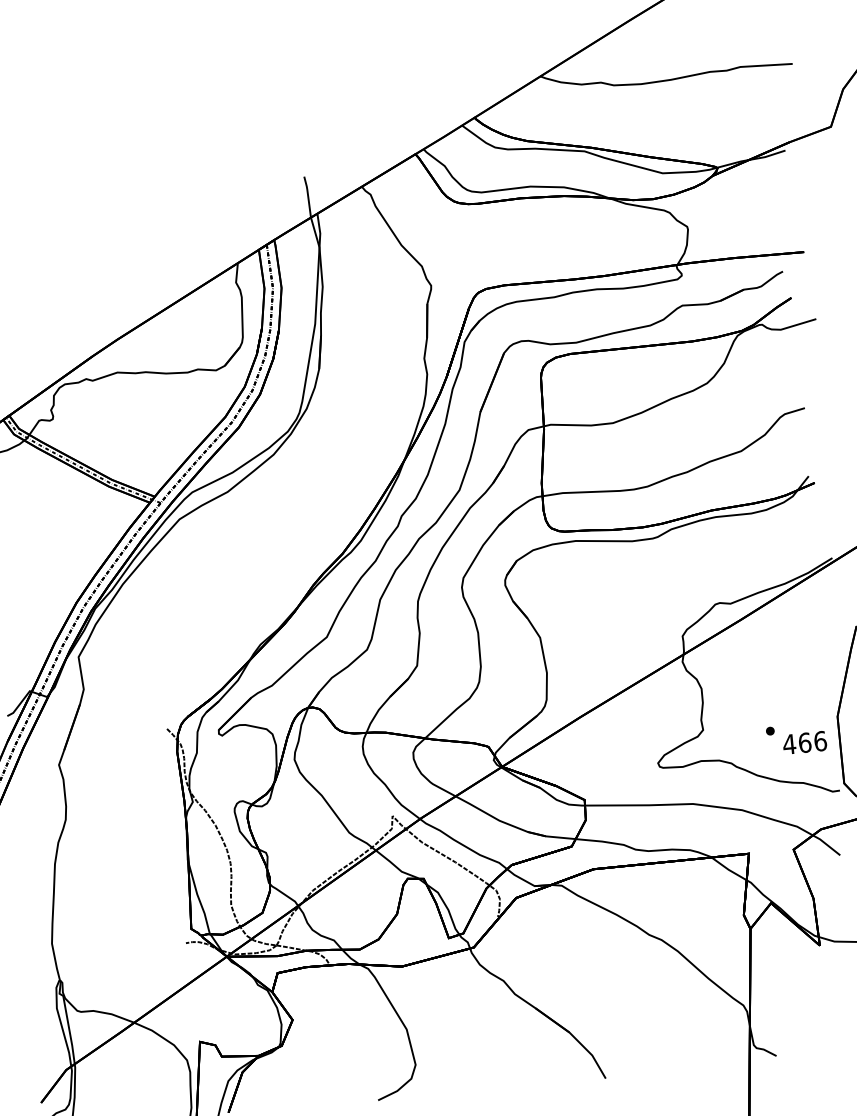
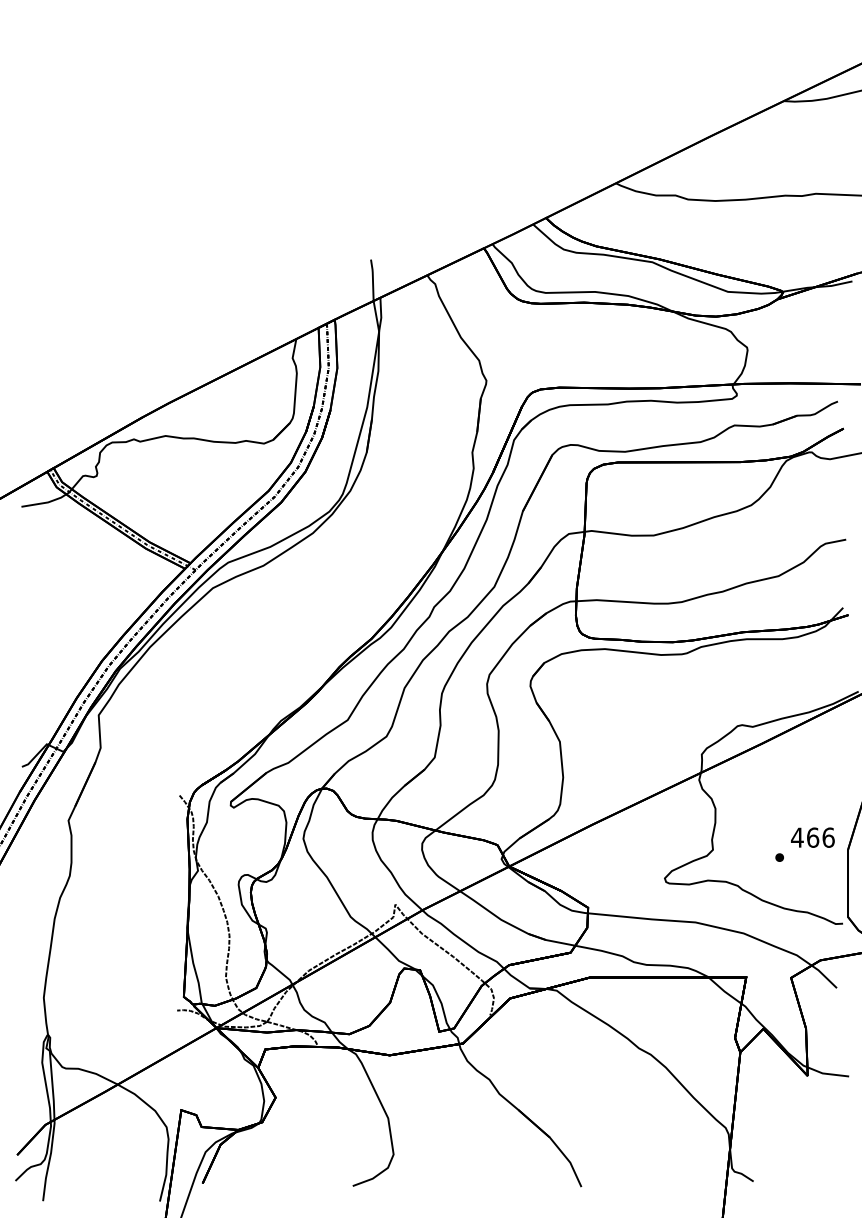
text: (804, 742) -> (812, 837), moved

